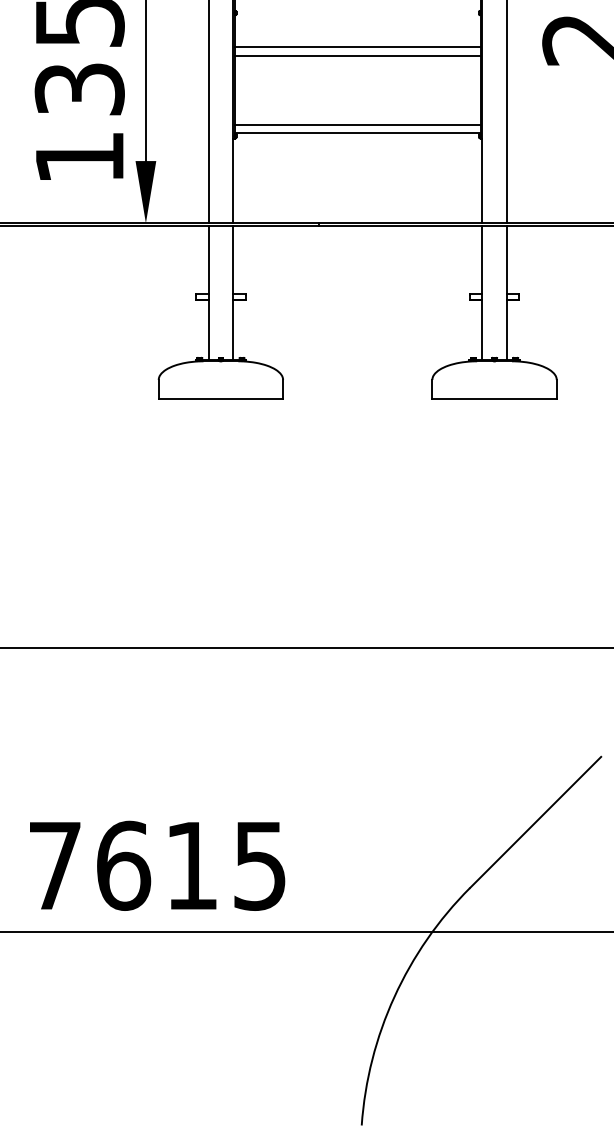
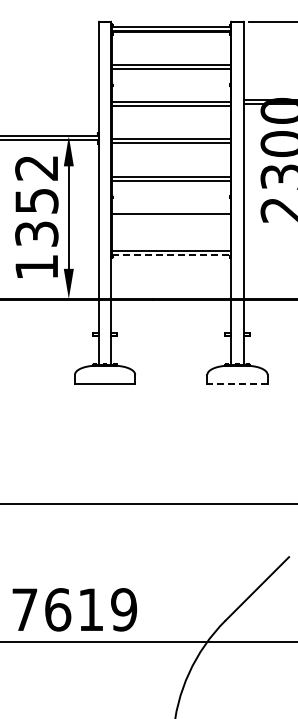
line: (356, 54) -> (170, 217), removed
line: (358, 133) -> (171, 255), solid -> dashed
line: (494, 398) -> (237, 383), solid -> dashed
text: (258, 865) -> (123, 609), 7615 -> 7619

